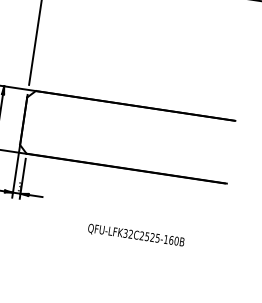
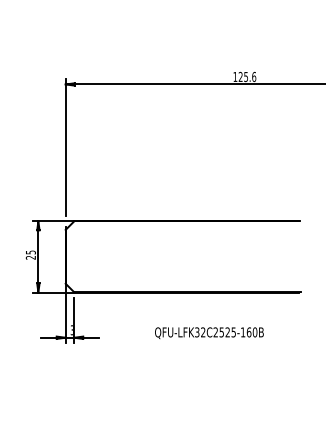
text: (136, 235) -> (209, 332), moved

